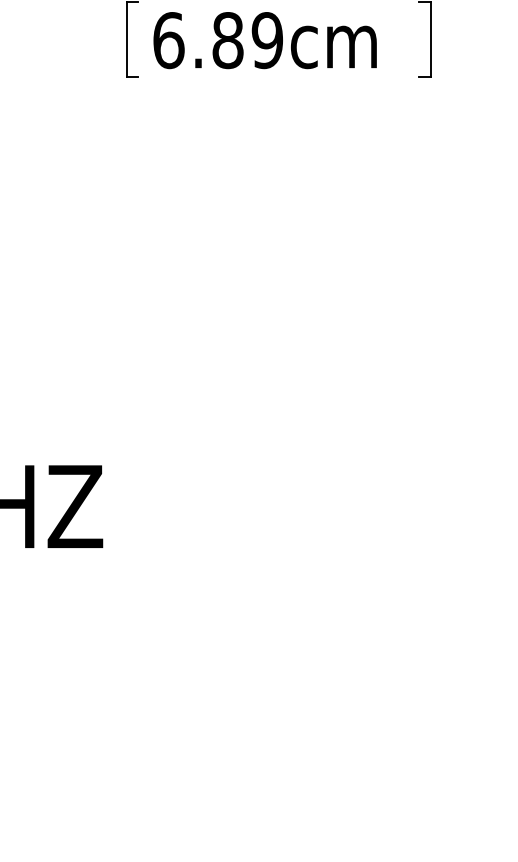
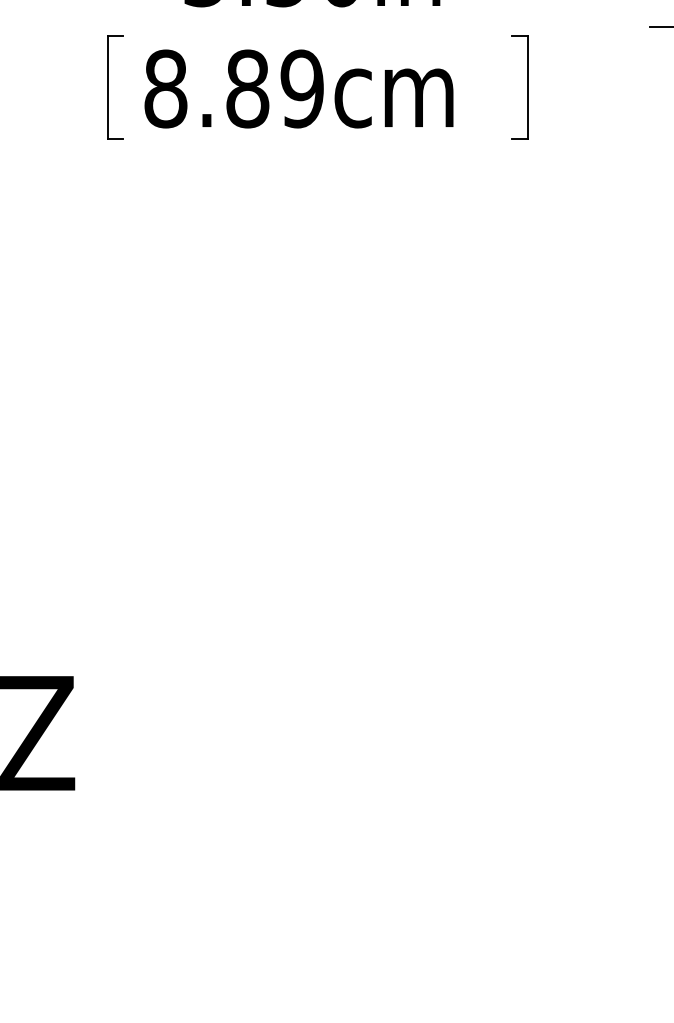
text: (168, 40) -> (165, 88), 6.89cm -> 8.89cm

